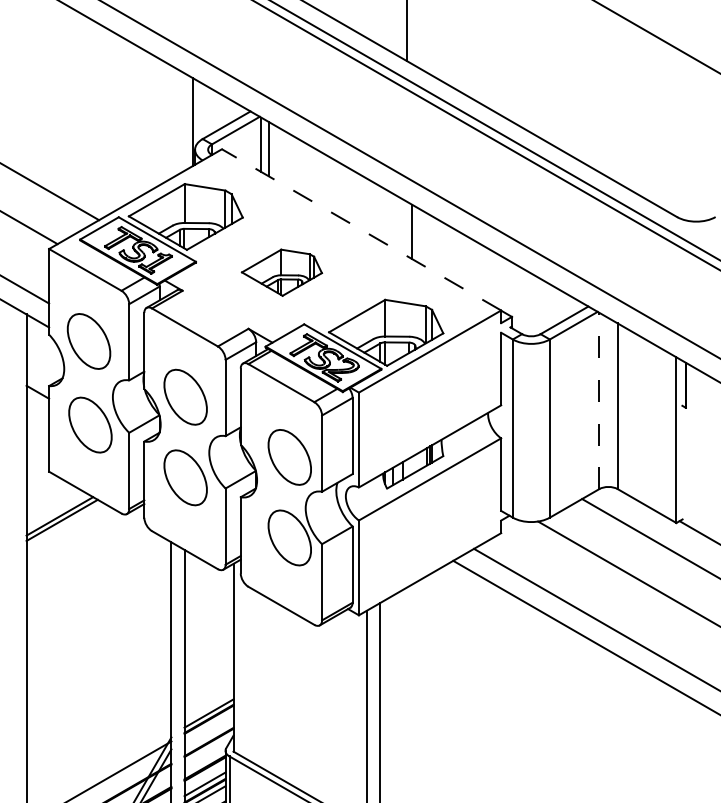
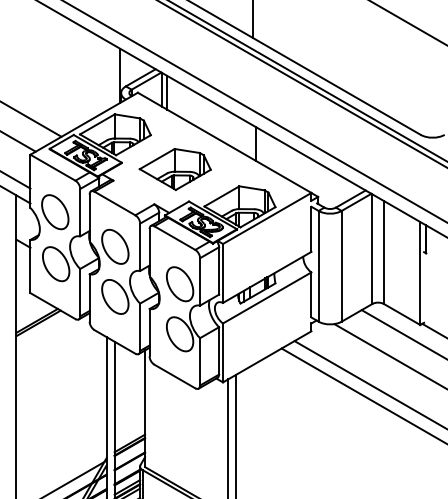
line: (361, 229) -> (224, 142), dashed -> solid
part: (280, 272) -> (174, 169), size x1.43
line: (599, 401) -> (372, 249), dashed -> solid

